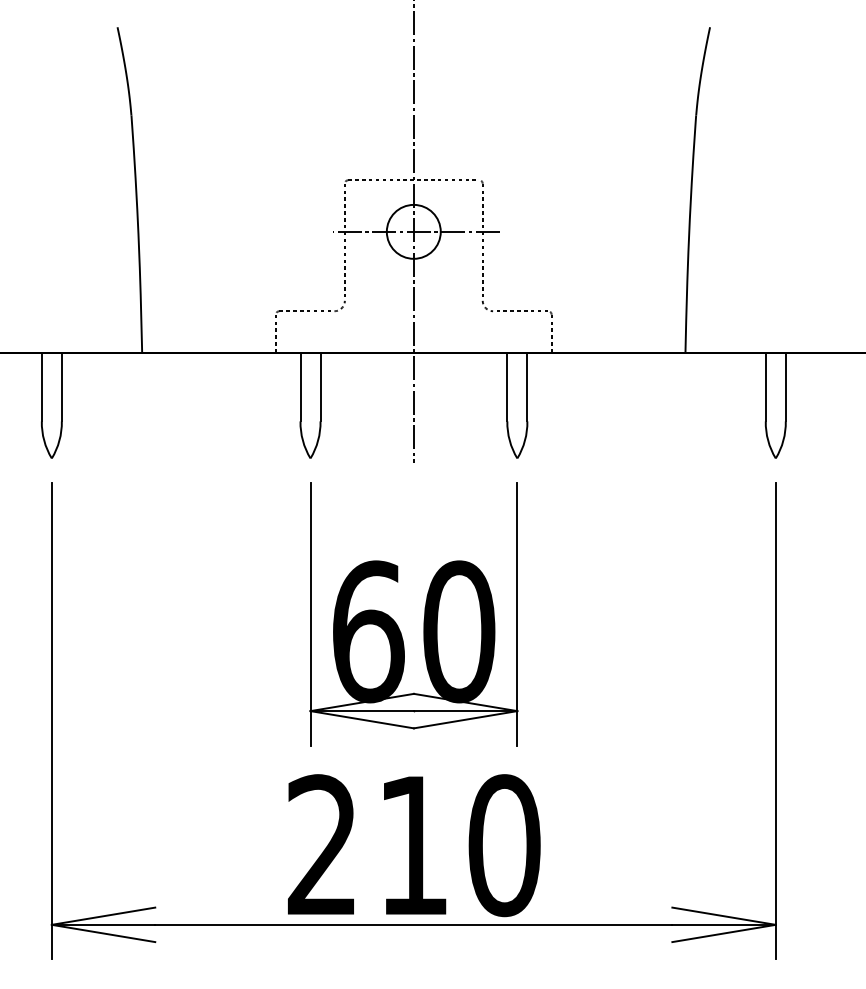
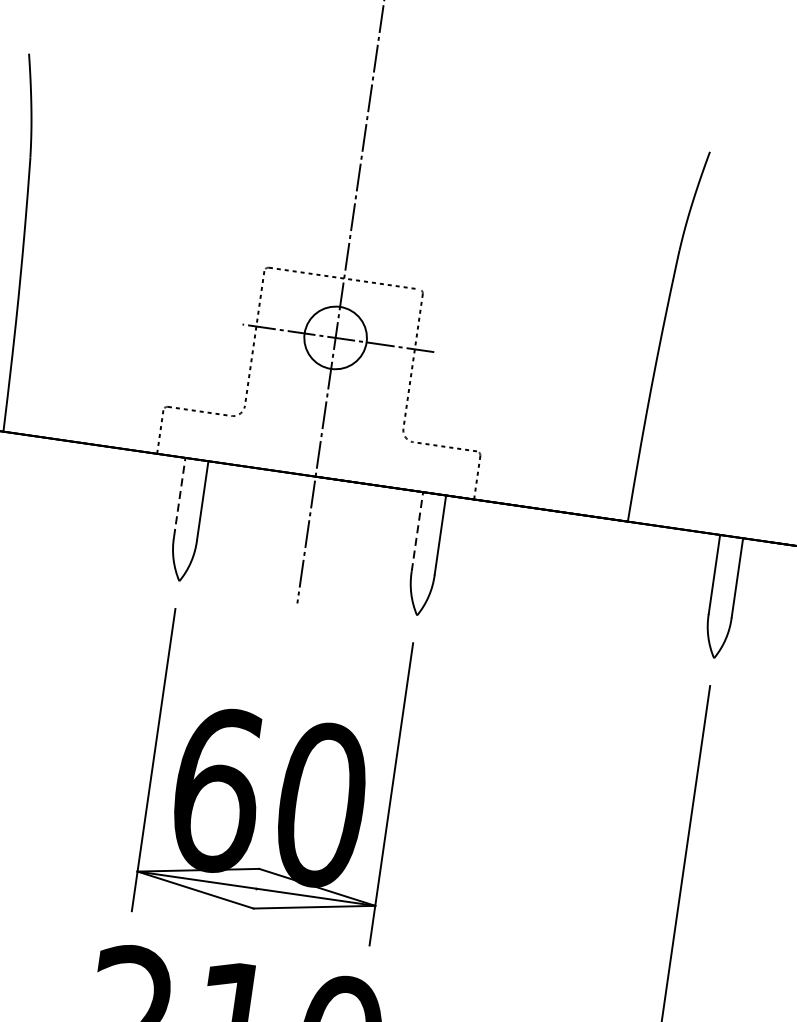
line: (300, 386) -> (179, 496), solid -> dashed
line: (507, 386) -> (417, 531), solid -> dashed

